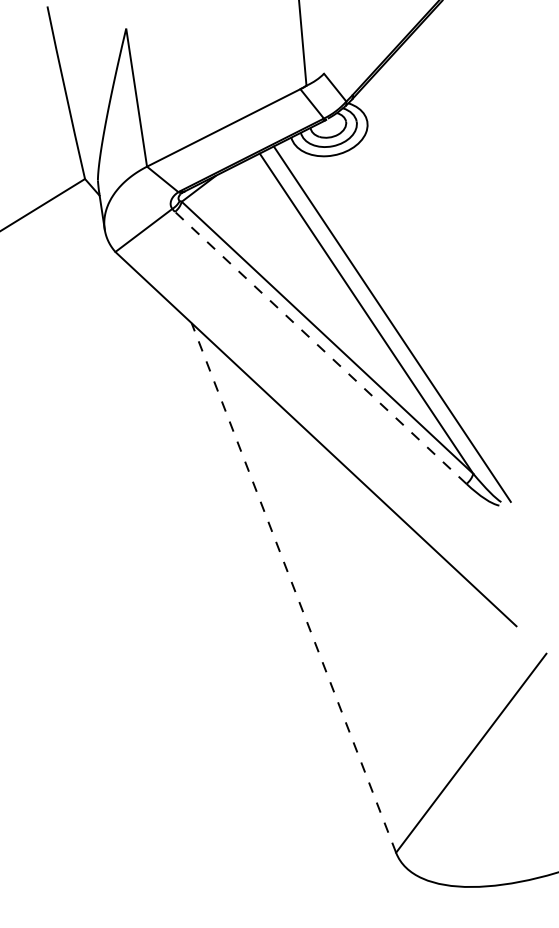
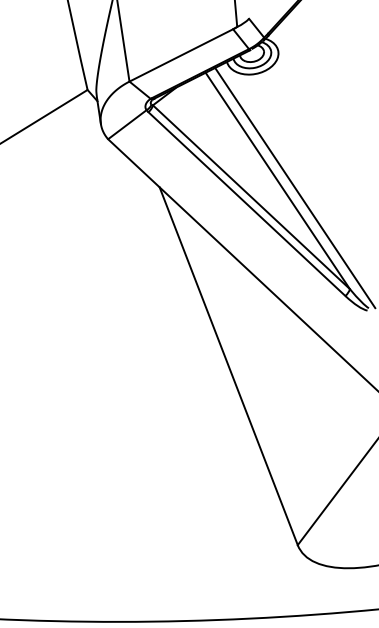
line: (320, 348) -> (246, 204), dashed -> solid
line: (293, 588) -> (228, 366), dashed -> solid

